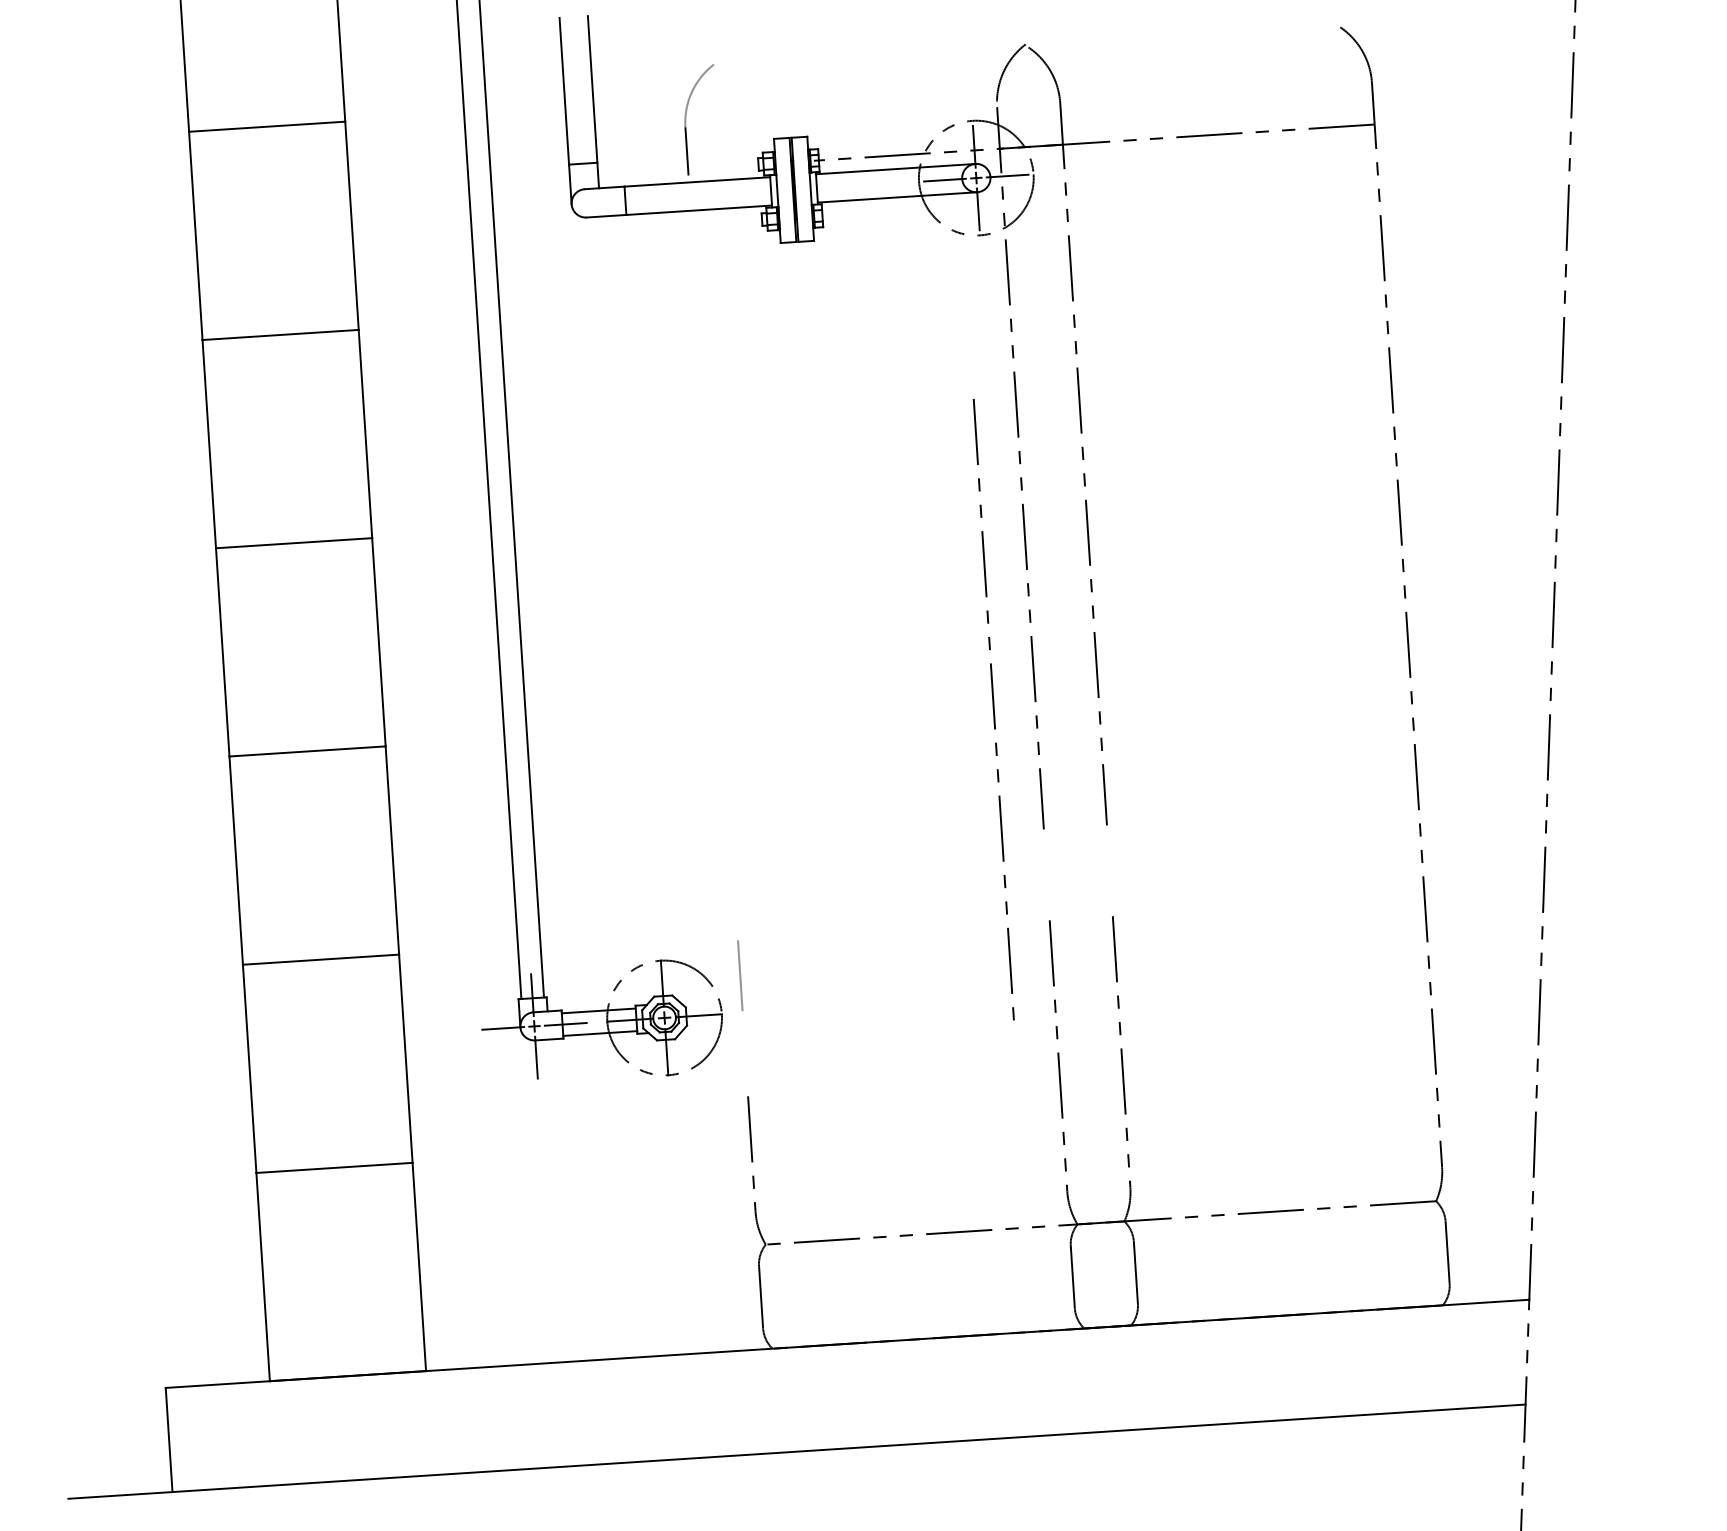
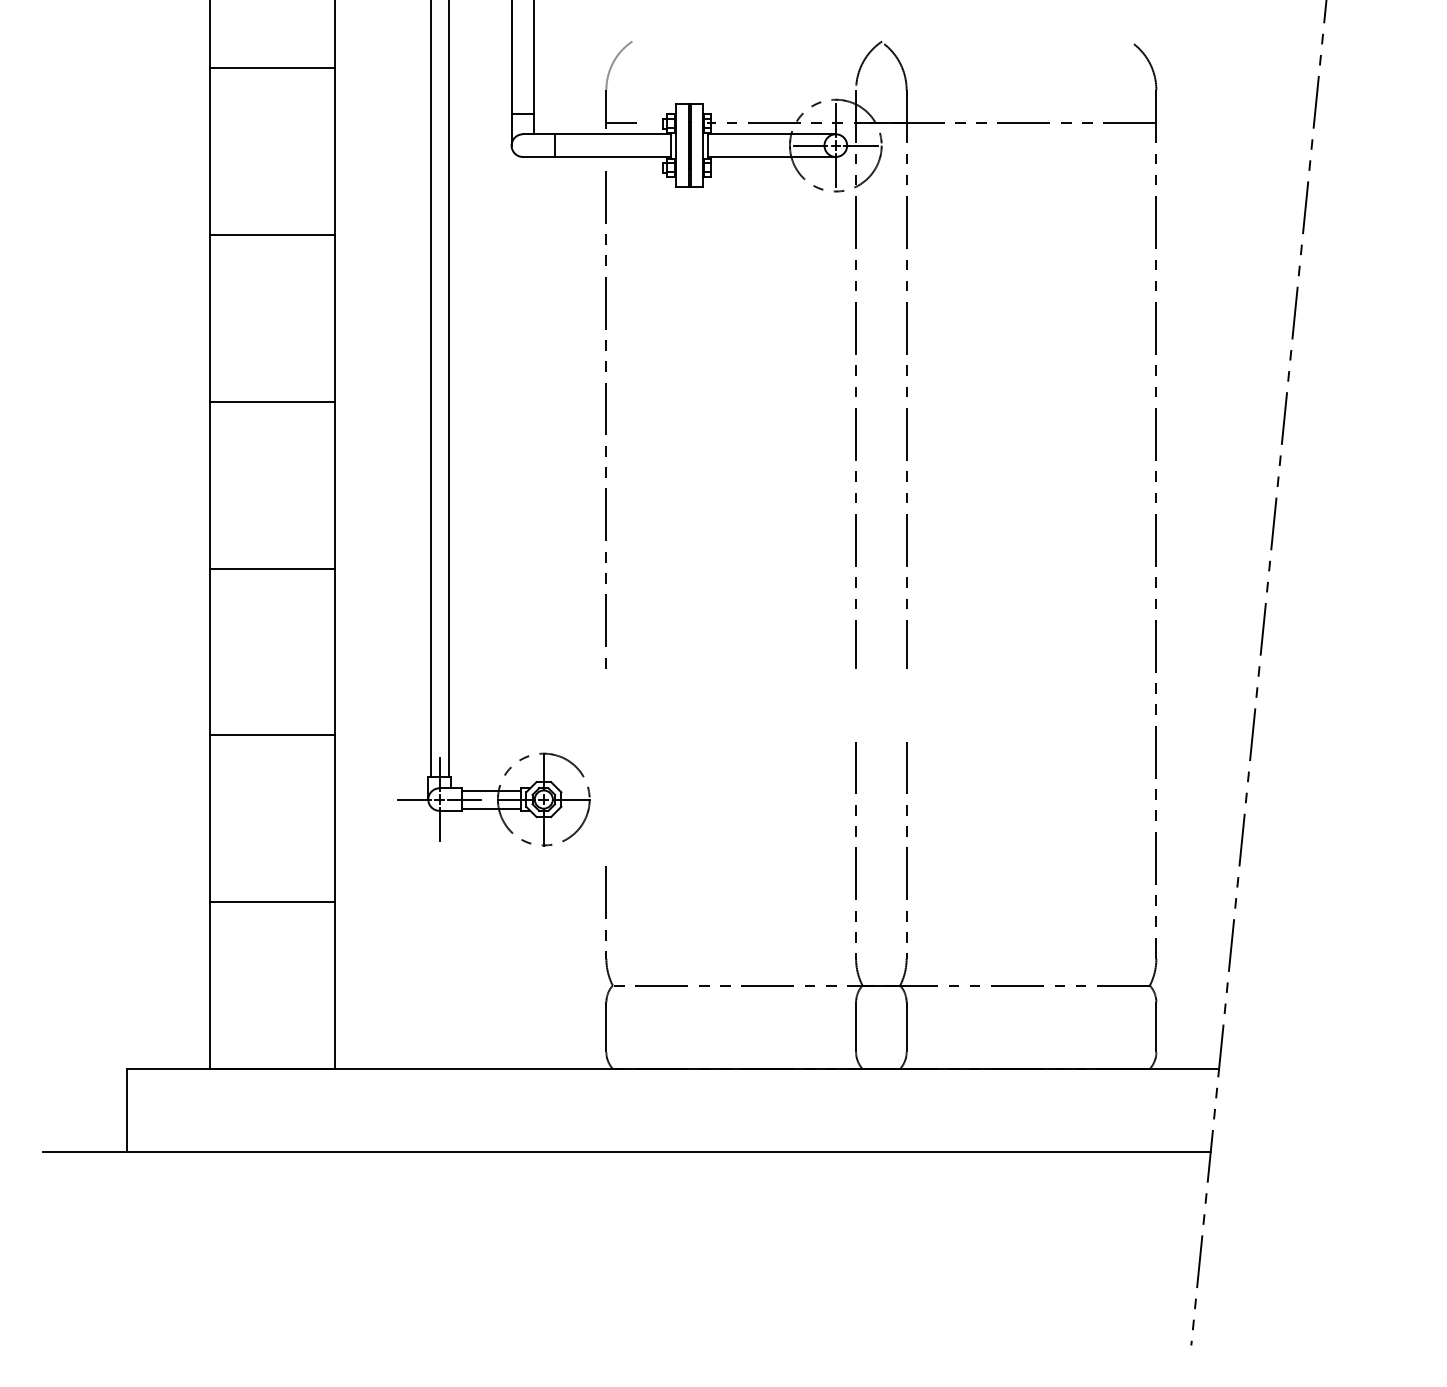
line: (707, 167) -> (621, 123), added
line: (992, 709) -> (605, 419), moved

